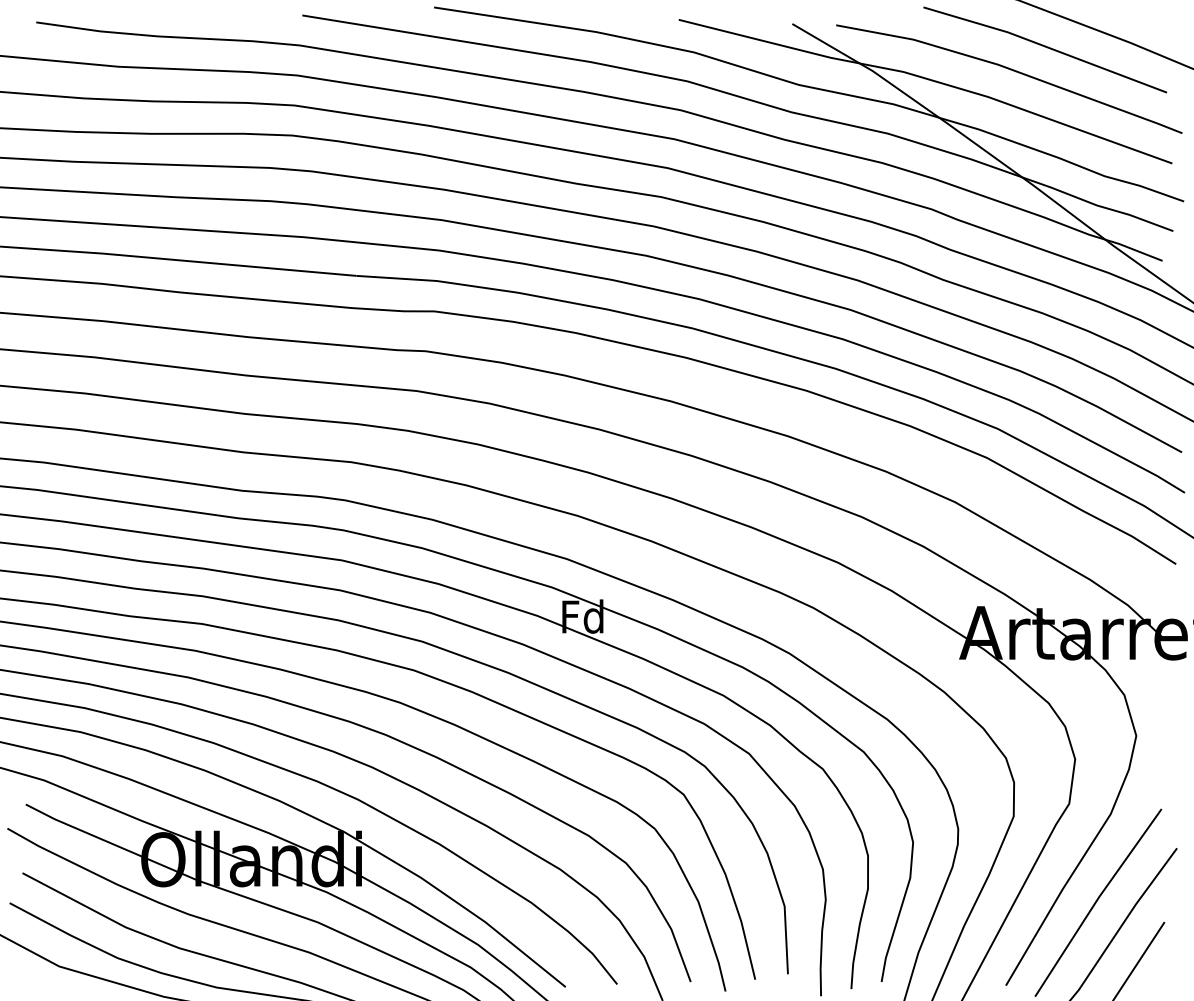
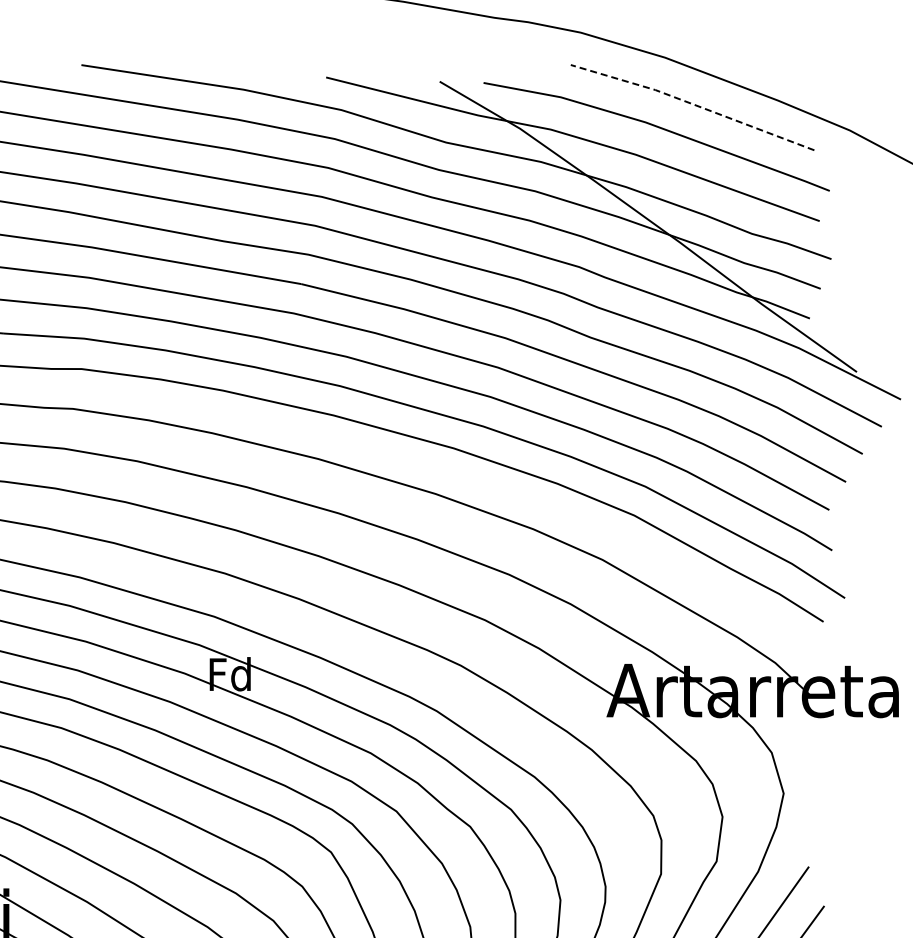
line: (1045, 46) -> (692, 104), solid -> dashed

